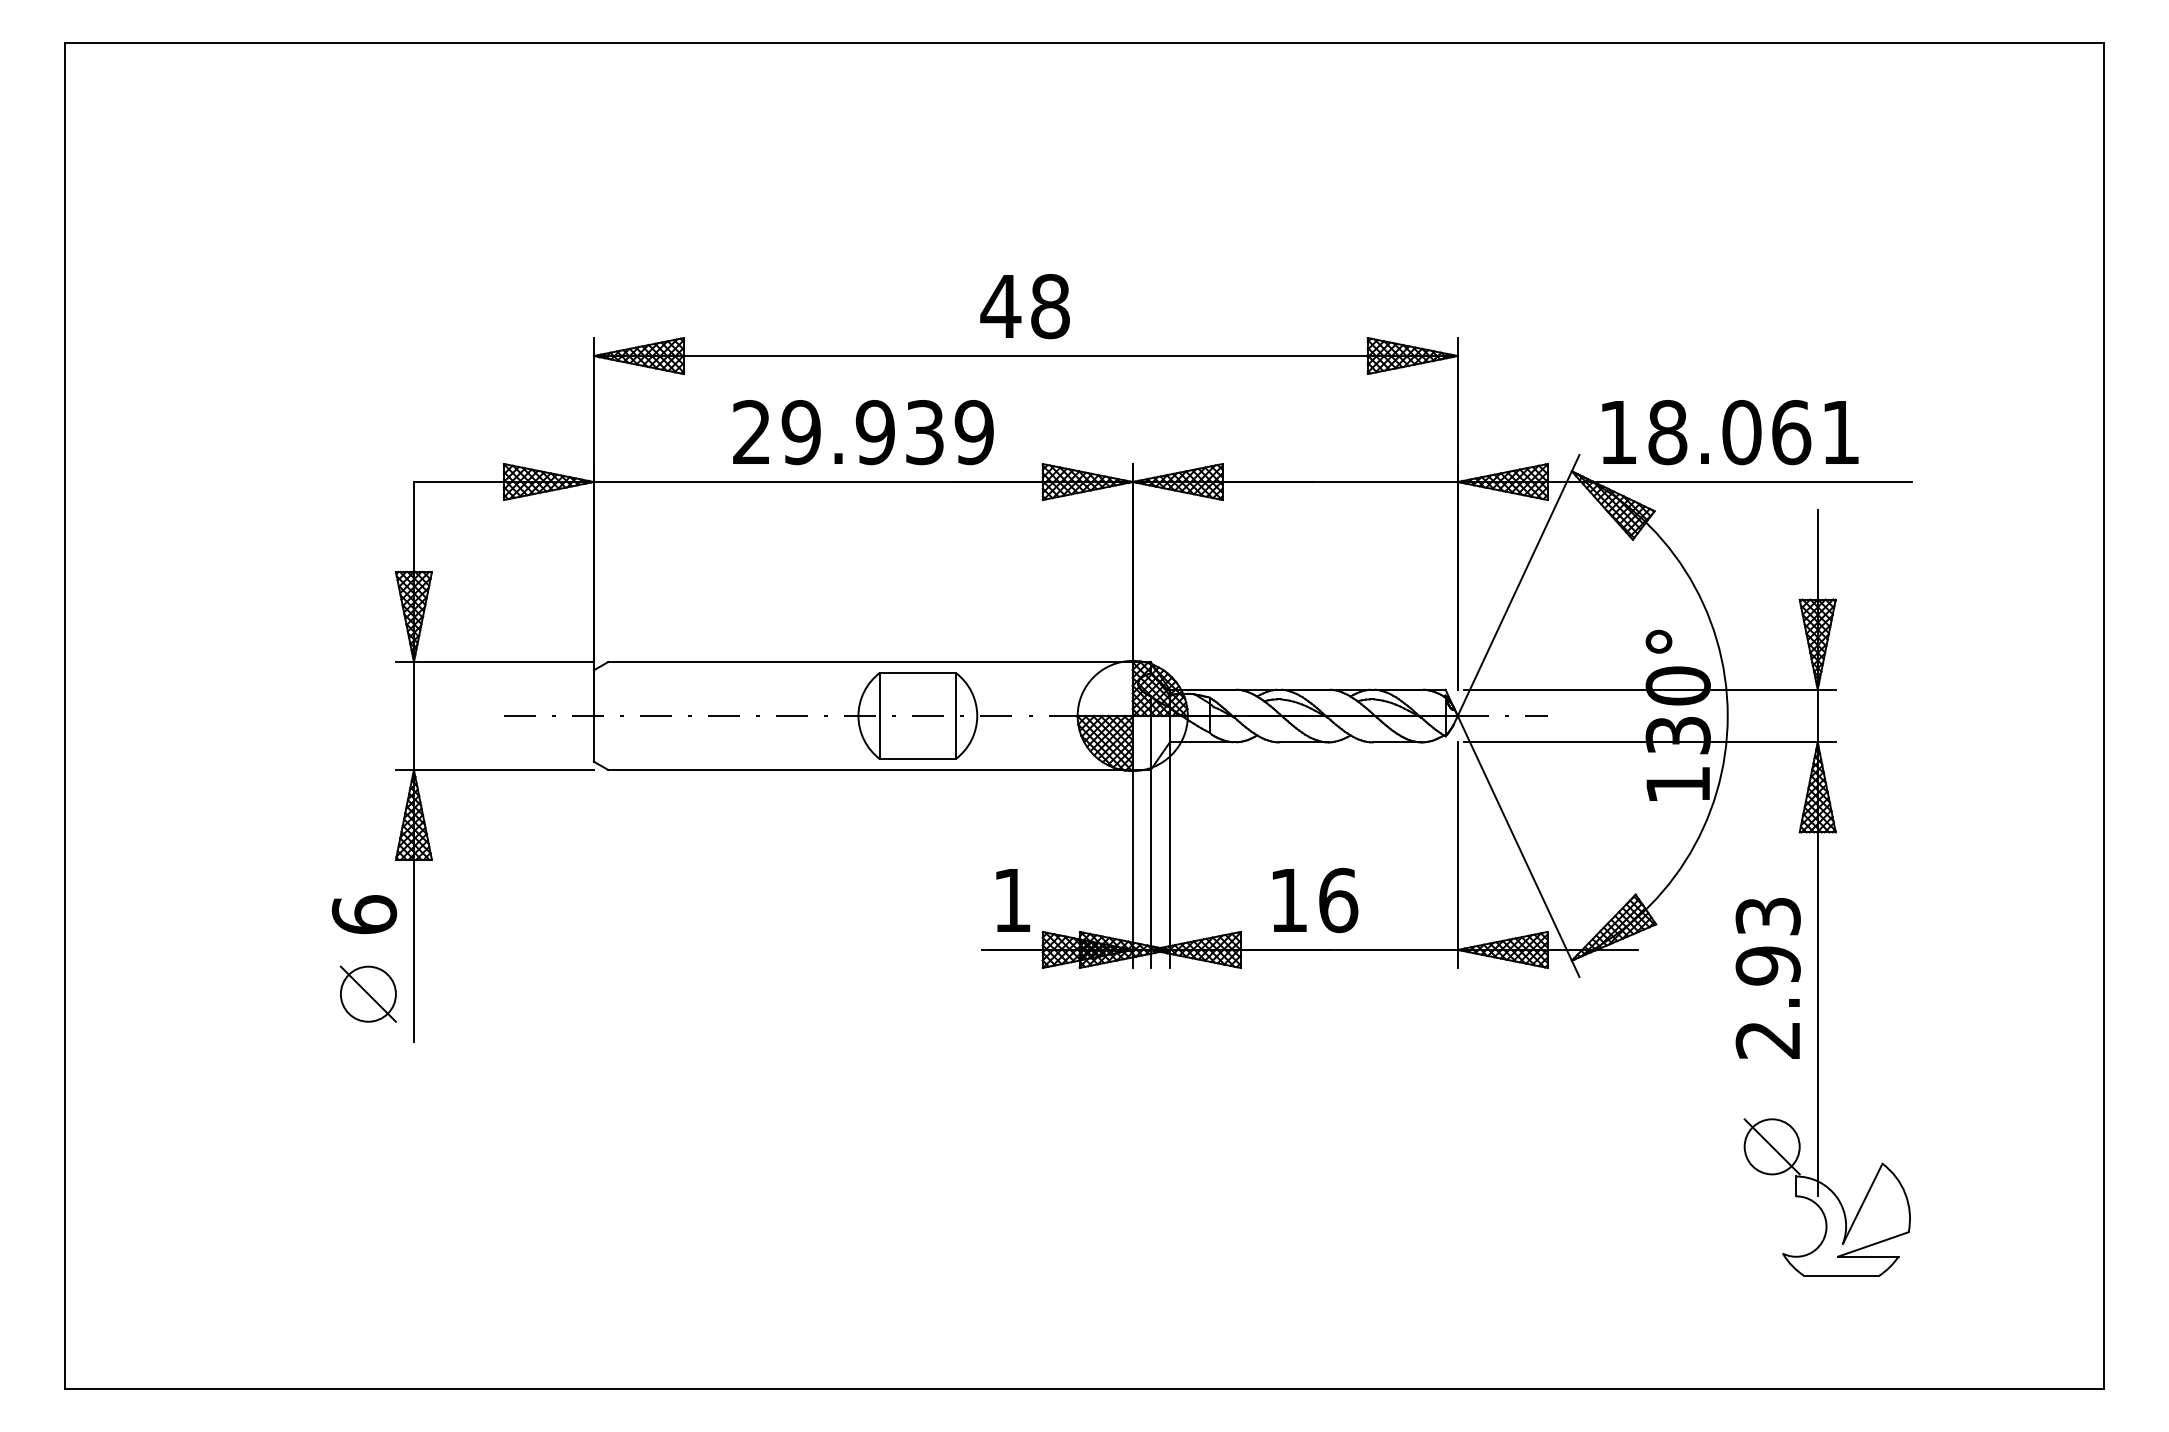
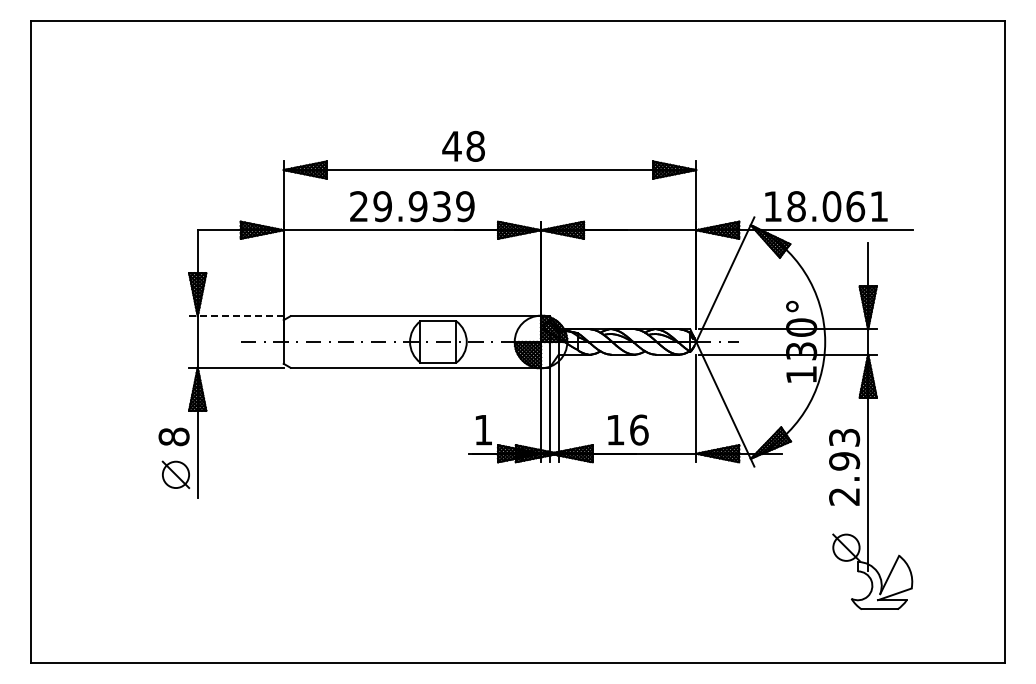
text: (1024, 306) -> (463, 146), moved
line: (495, 662) -> (236, 316), solid -> dashed
text: (363, 913) -> (173, 436), 6 -> 8

